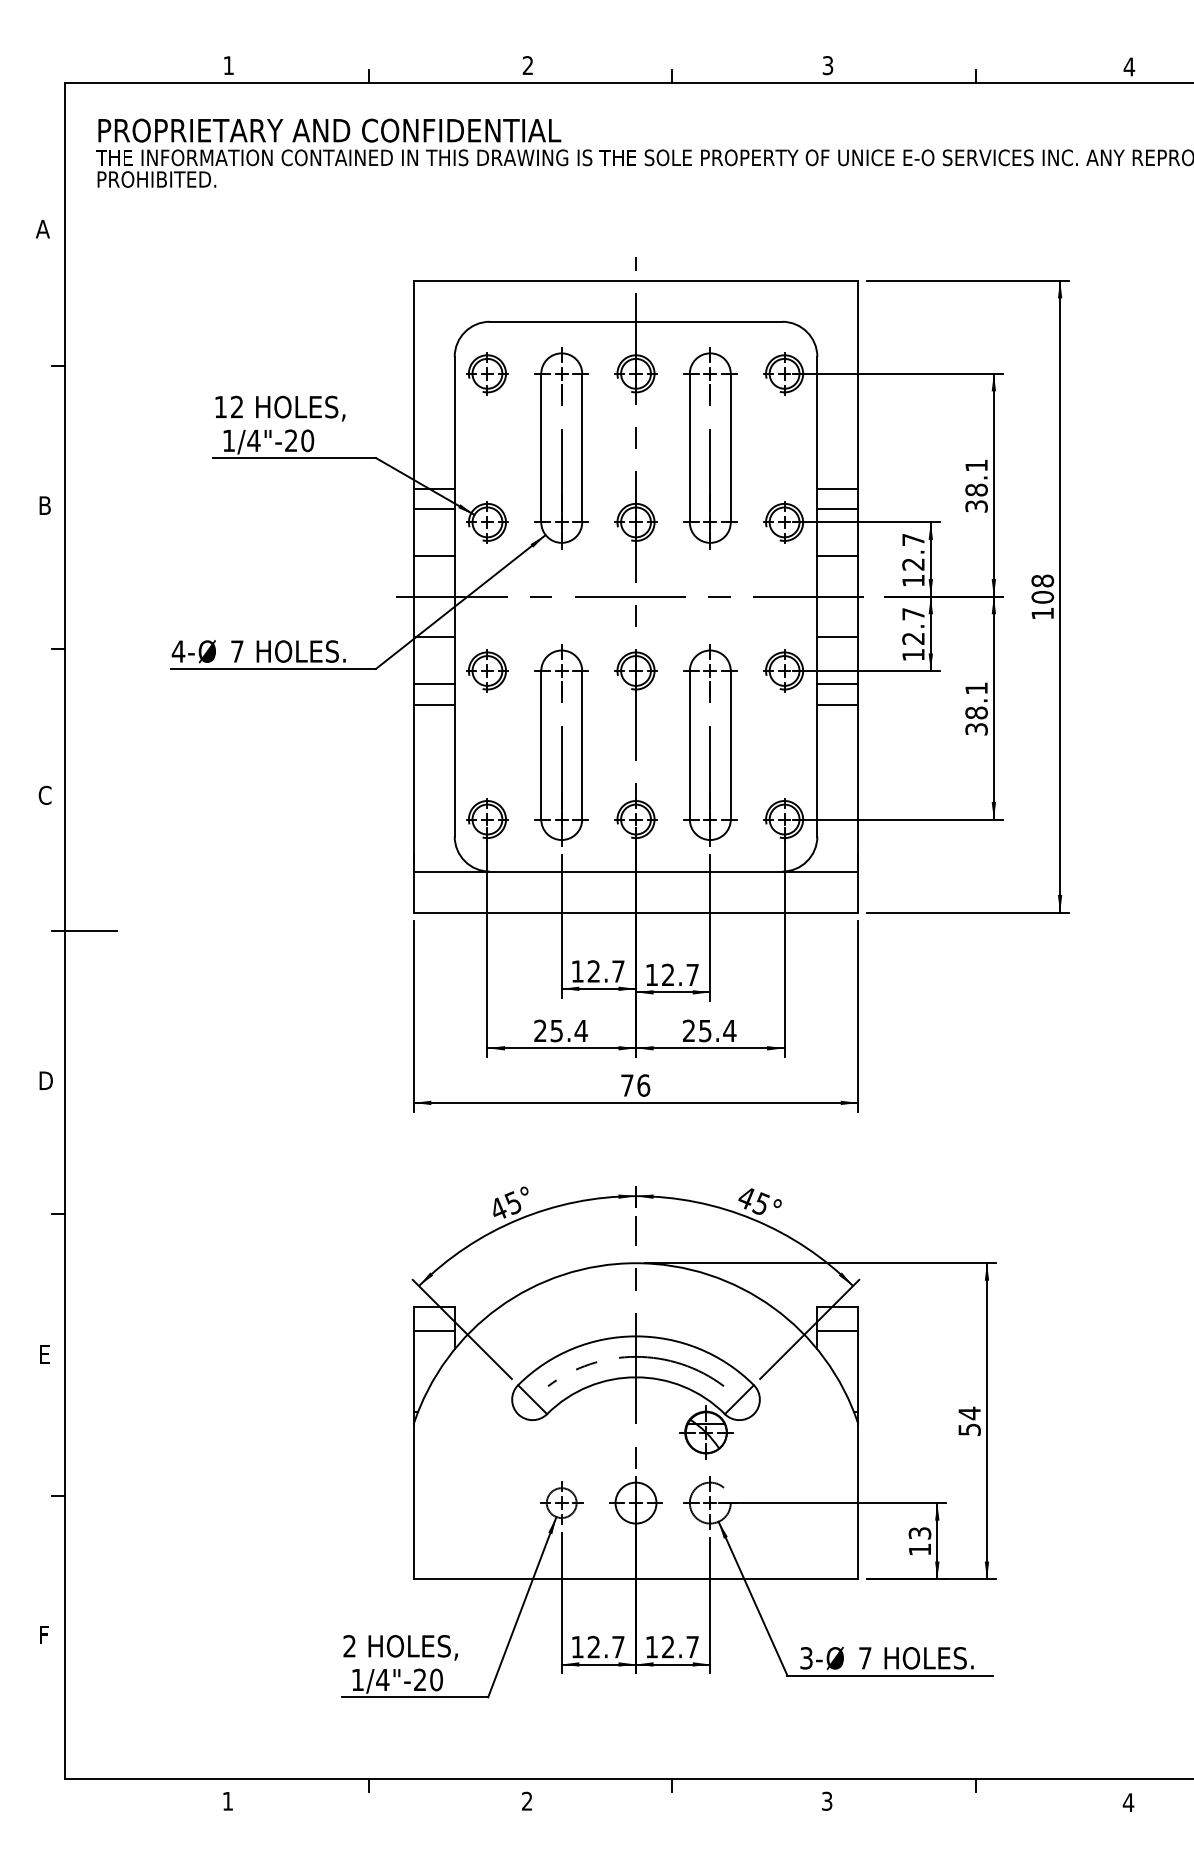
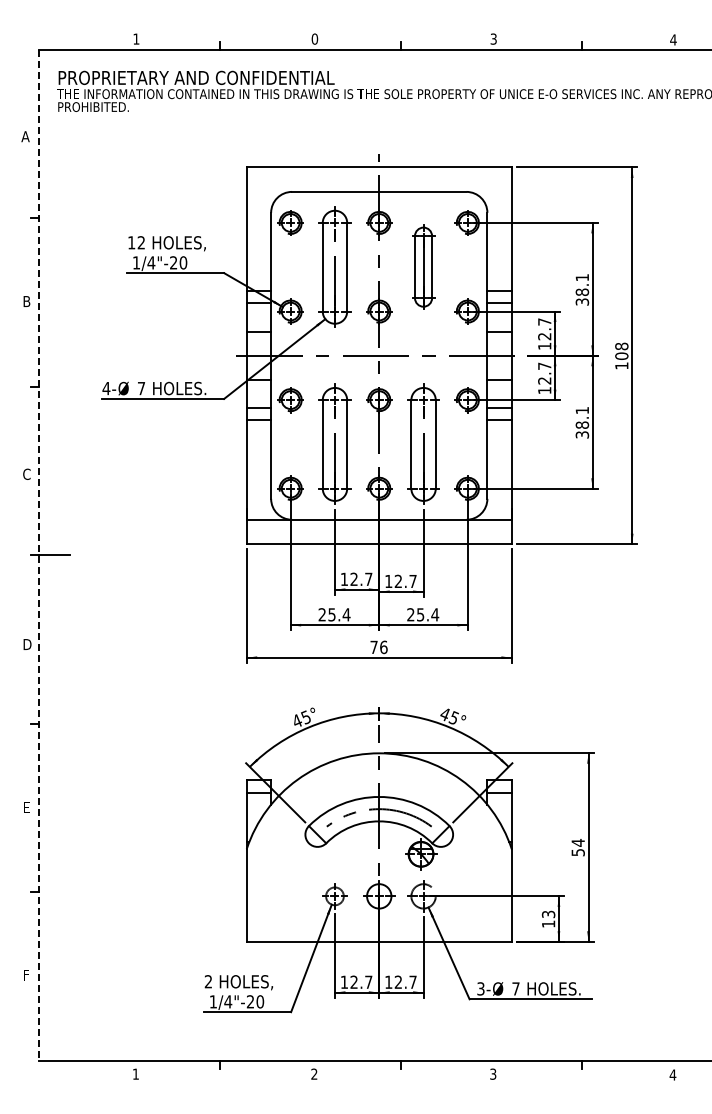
text: (527, 64) -> (314, 38), 2 -> 0
part: (710, 446) -> (423, 266), size x0.7
line: (64, 931) -> (38, 555), solid -> dashed

